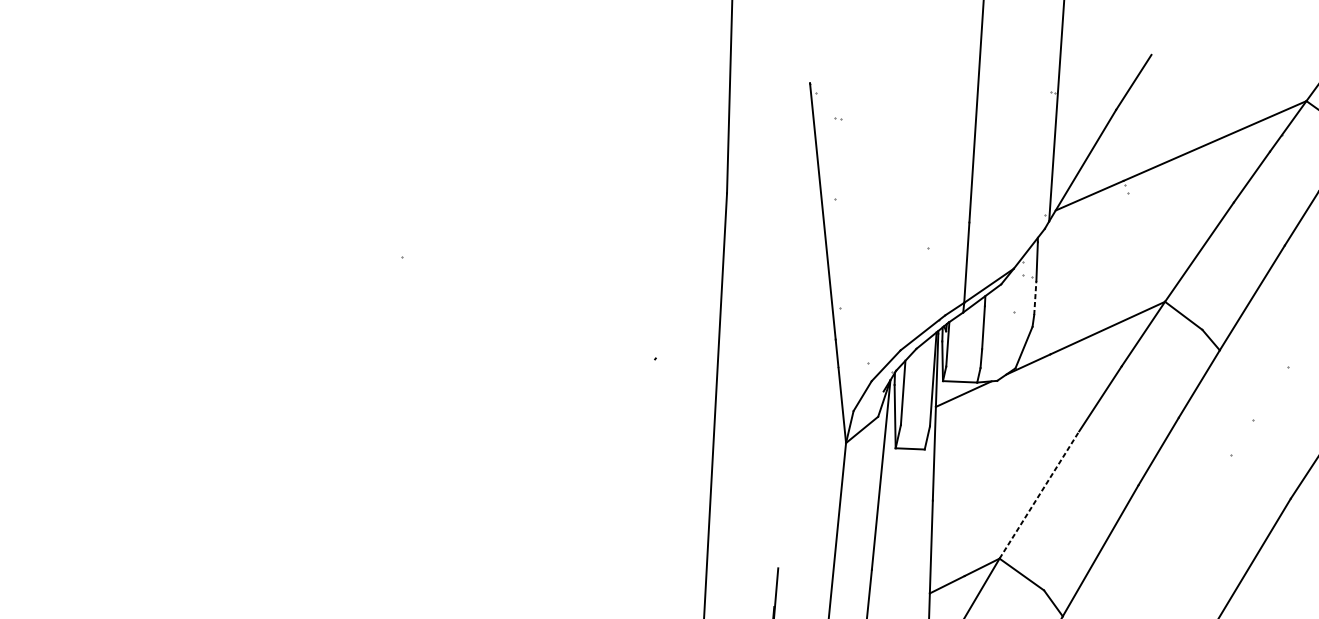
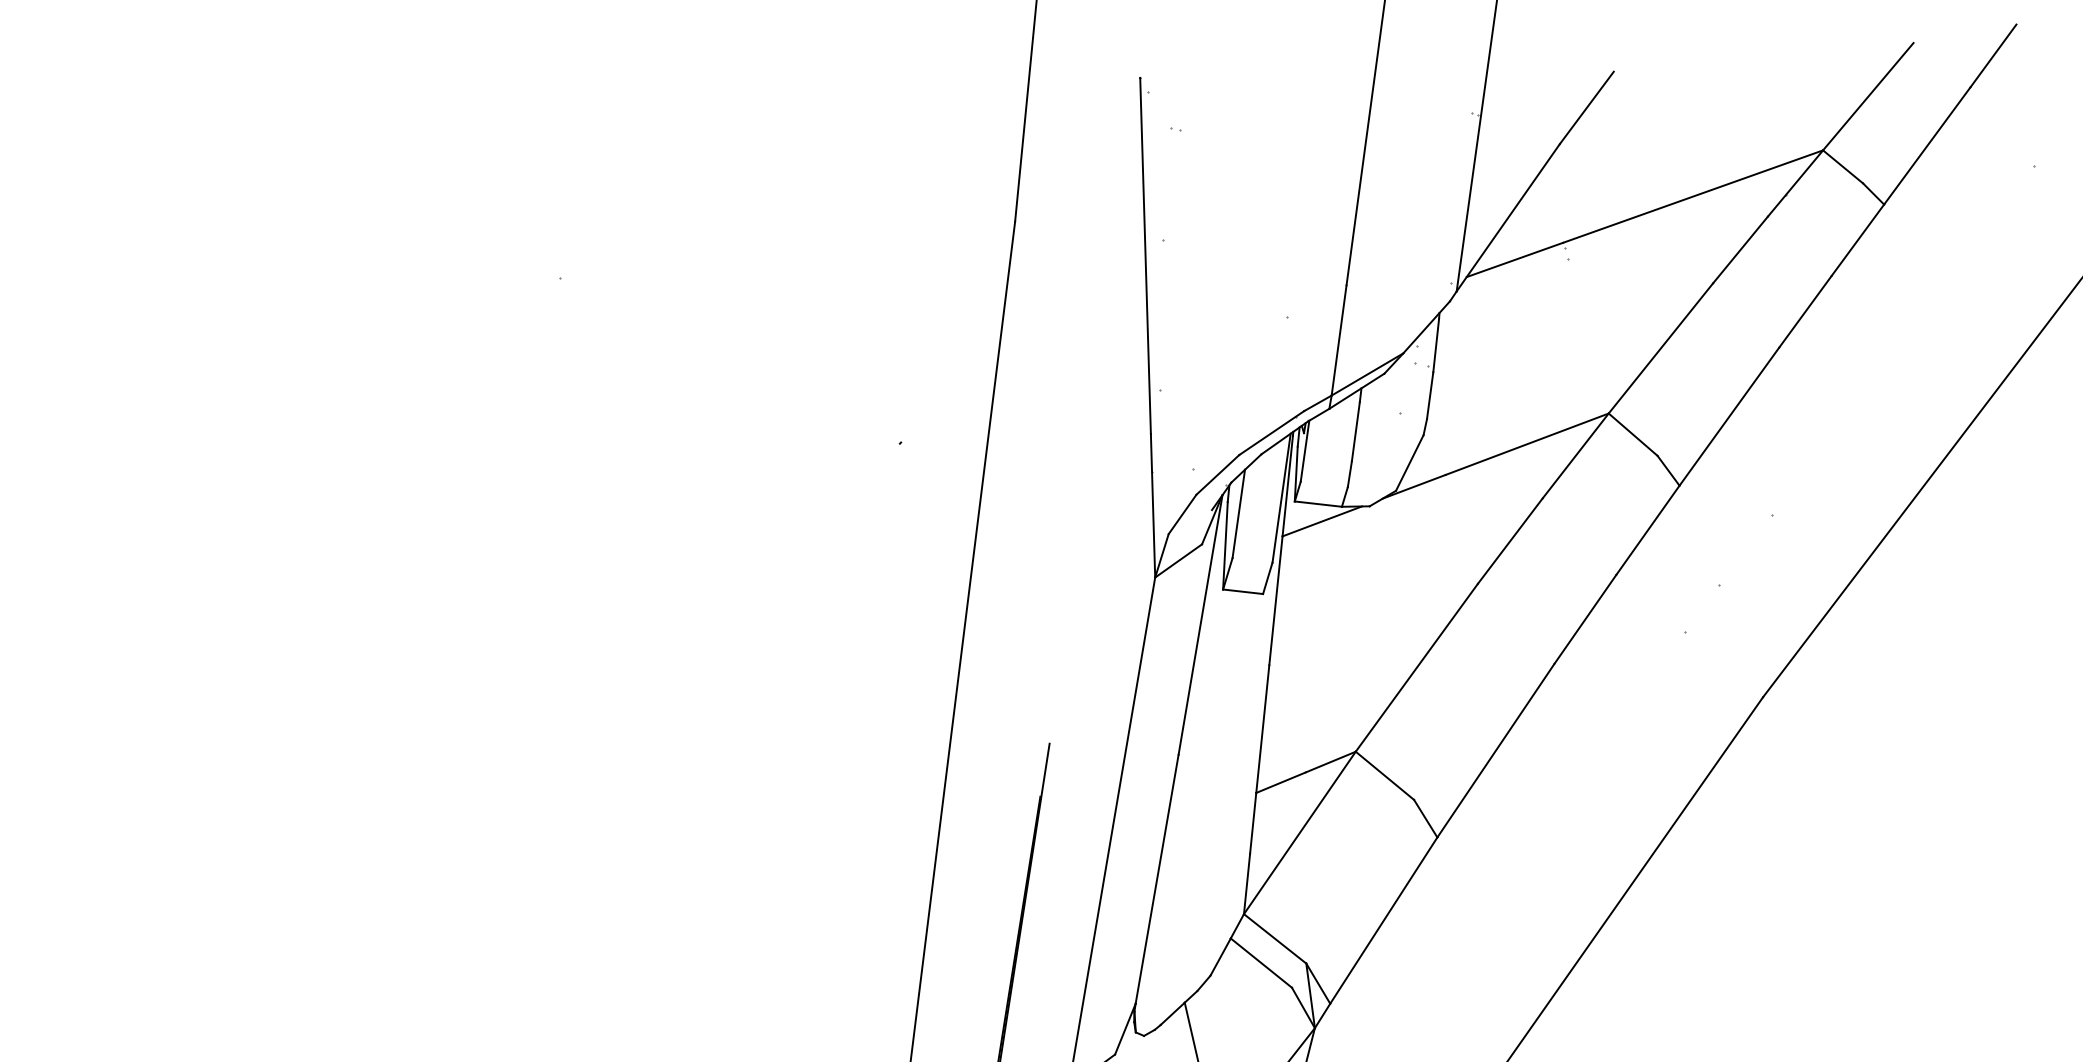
line: (1035, 297) -> (1430, 395), dashed -> solid
line: (1039, 494) -> (1416, 667), dashed -> solid

